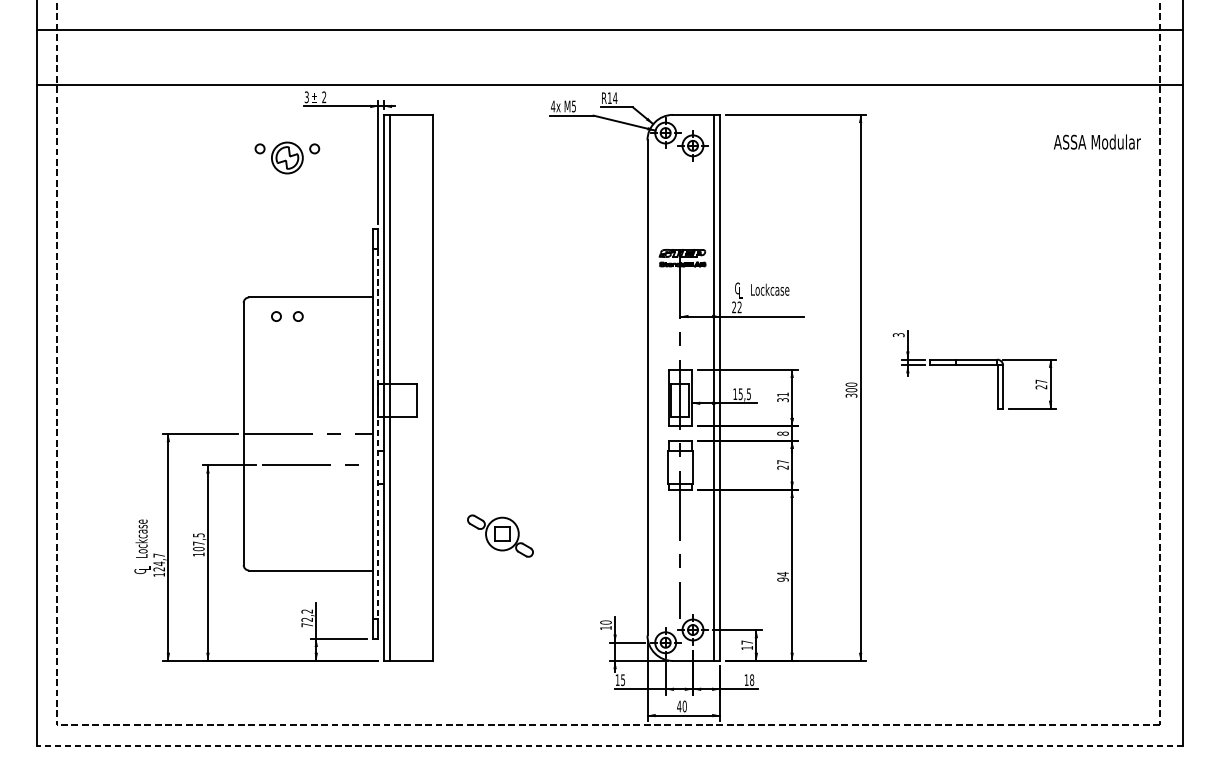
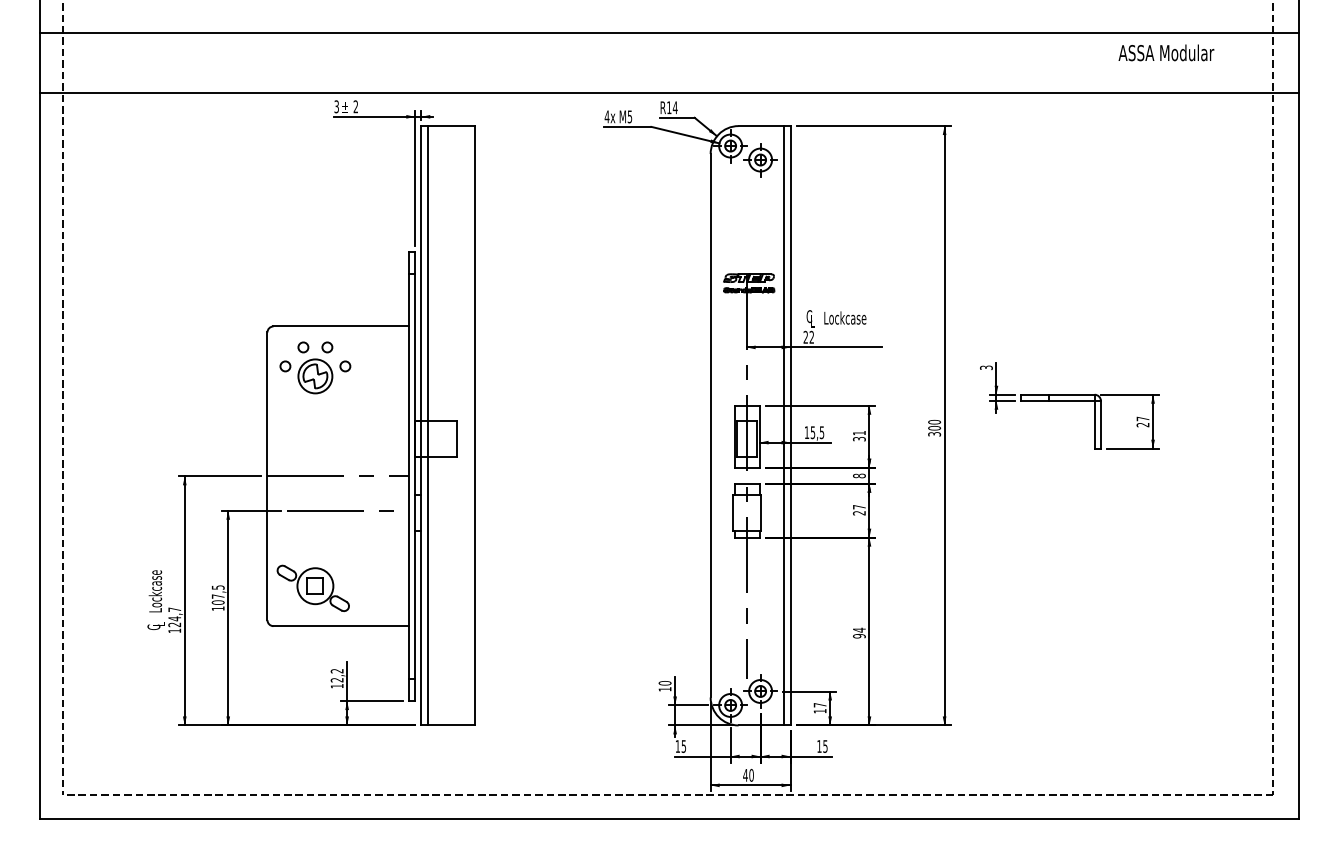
text: (1097, 141) -> (1166, 52), moved
part: (287, 158) -> (315, 376), moved
line: (378, 434) -> (415, 476), dashed -> solid
part: (499, 535) -> (312, 587), moved
text: (306, 625) -> (336, 686), 72,2 -> 12,2
text: (752, 680) -> (825, 746), 18 -> 15
line: (610, 745) -> (669, 818), dashed -> solid

